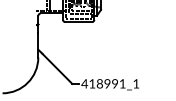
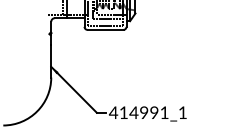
text: (99, 83) -> (133, 112), 418991_1 -> 414991_1

